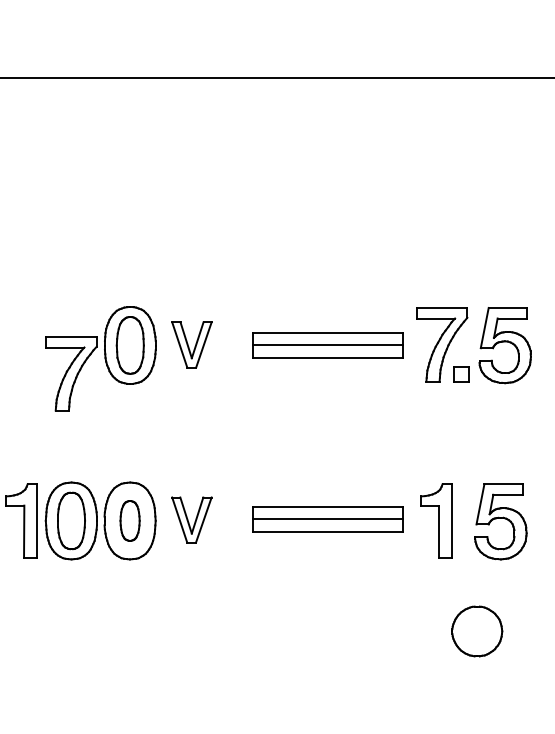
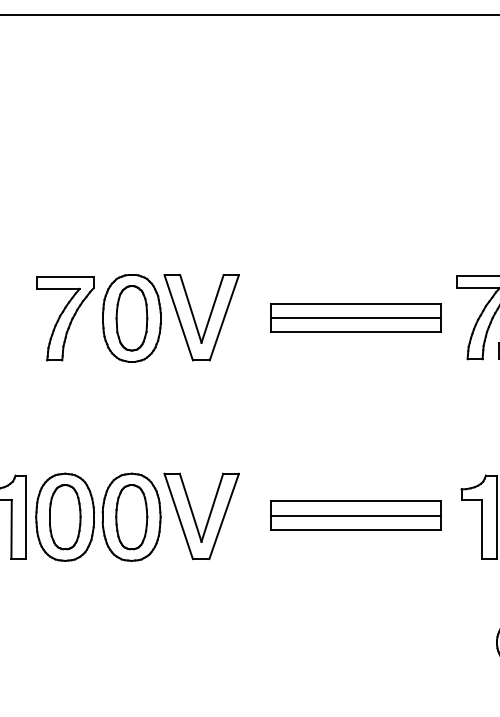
part: (191, 344) -> (201, 317), size x1.67
part: (71, 373) -> (65, 318), moved
part: (191, 519) -> (201, 515), size x1.67
part: (129, 520) -> (130, 516), size x1.43

